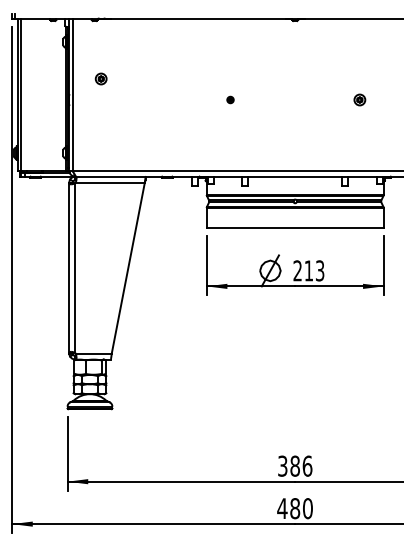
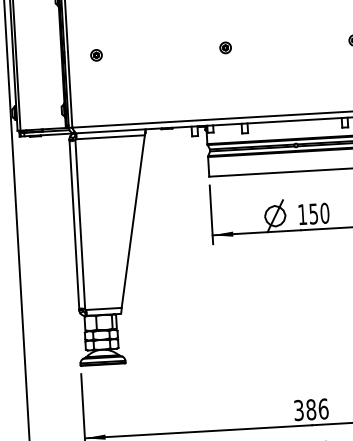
part: (100, 78) -> (95, 54), moved
part: (230, 99) -> (225, 47), size x1.67
text: (308, 270) -> (313, 213), 213 -> 150

